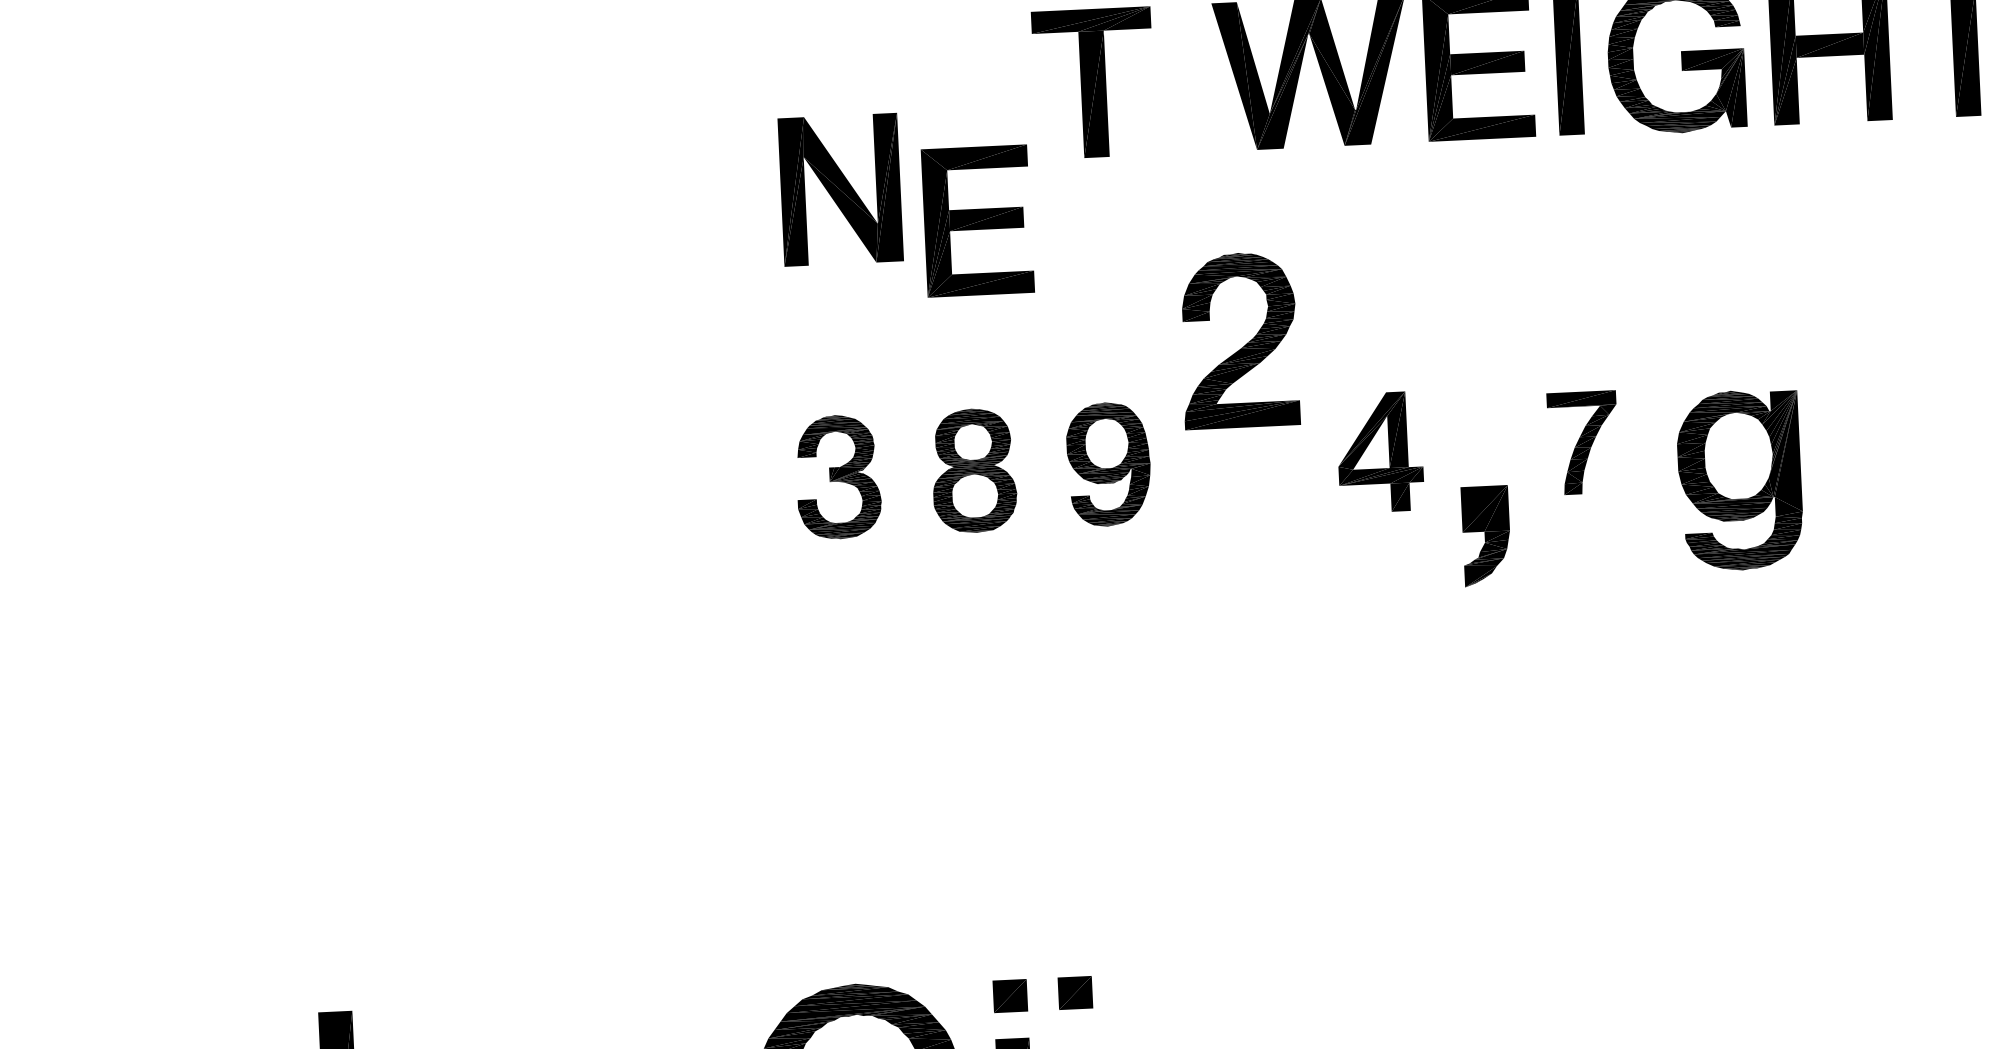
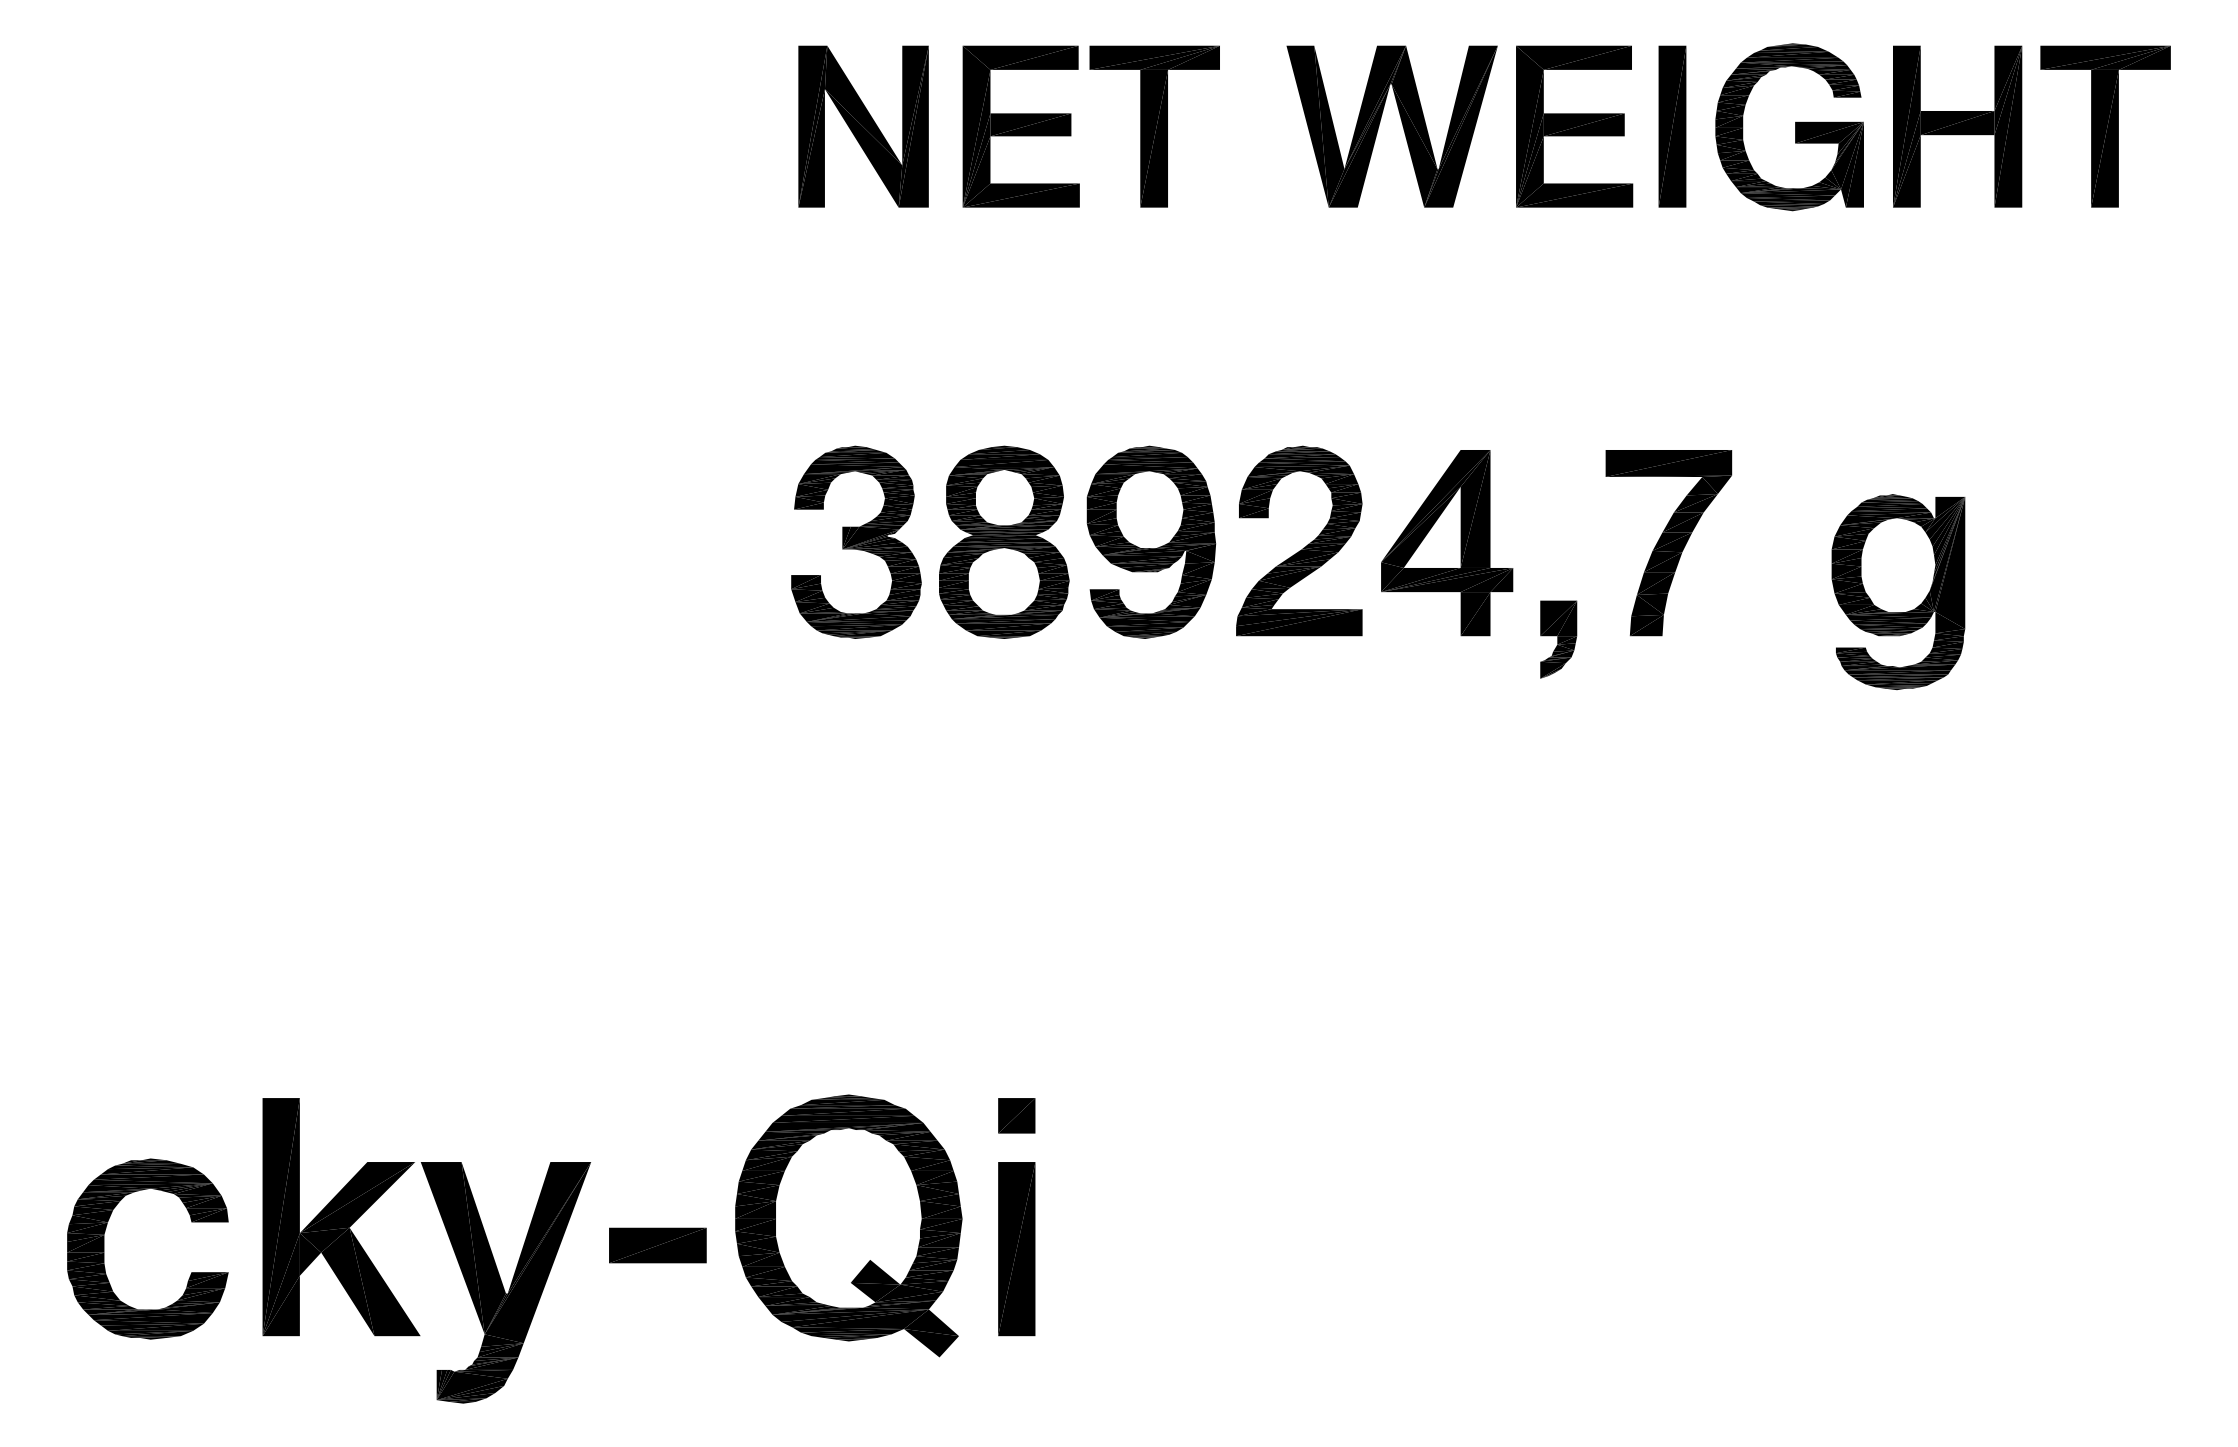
part: (840, 189) -> (863, 126), moved
part: (977, 220) -> (1020, 126), moved
part: (1243, 346) -> (1303, 547), moved
part: (1583, 443) -> (1668, 543), size x1.67
part: (1380, 452) -> (1447, 543), size x1.43
part: (1109, 463) -> (1151, 541), size x1.43
part: (974, 470) -> (1004, 541), size x1.43
part: (838, 476) -> (856, 541), size x1.43
part: (1740, 480) -> (1898, 592), moved
part: (1486, 535) -> (1558, 639), size x0.71
part: (1075, 992) -> (1087, 1115), removed

